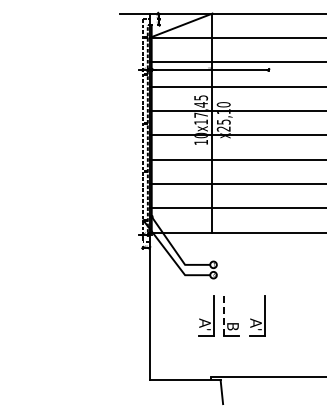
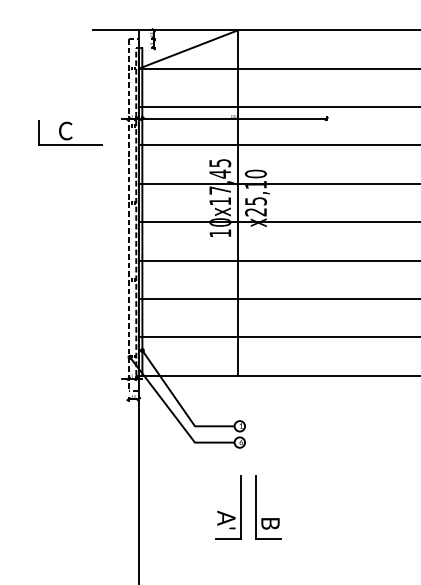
part: (105, 78) -> (69, 132), added
part: (257, 315) -> (309, 506), removed
line: (223, 316) -> (255, 507), dashed -> solid

